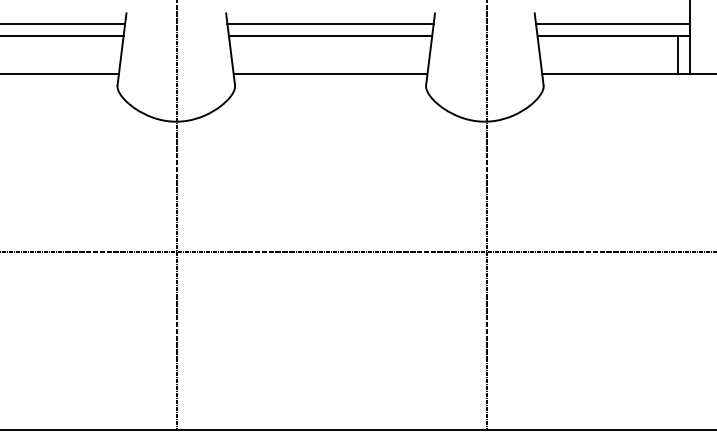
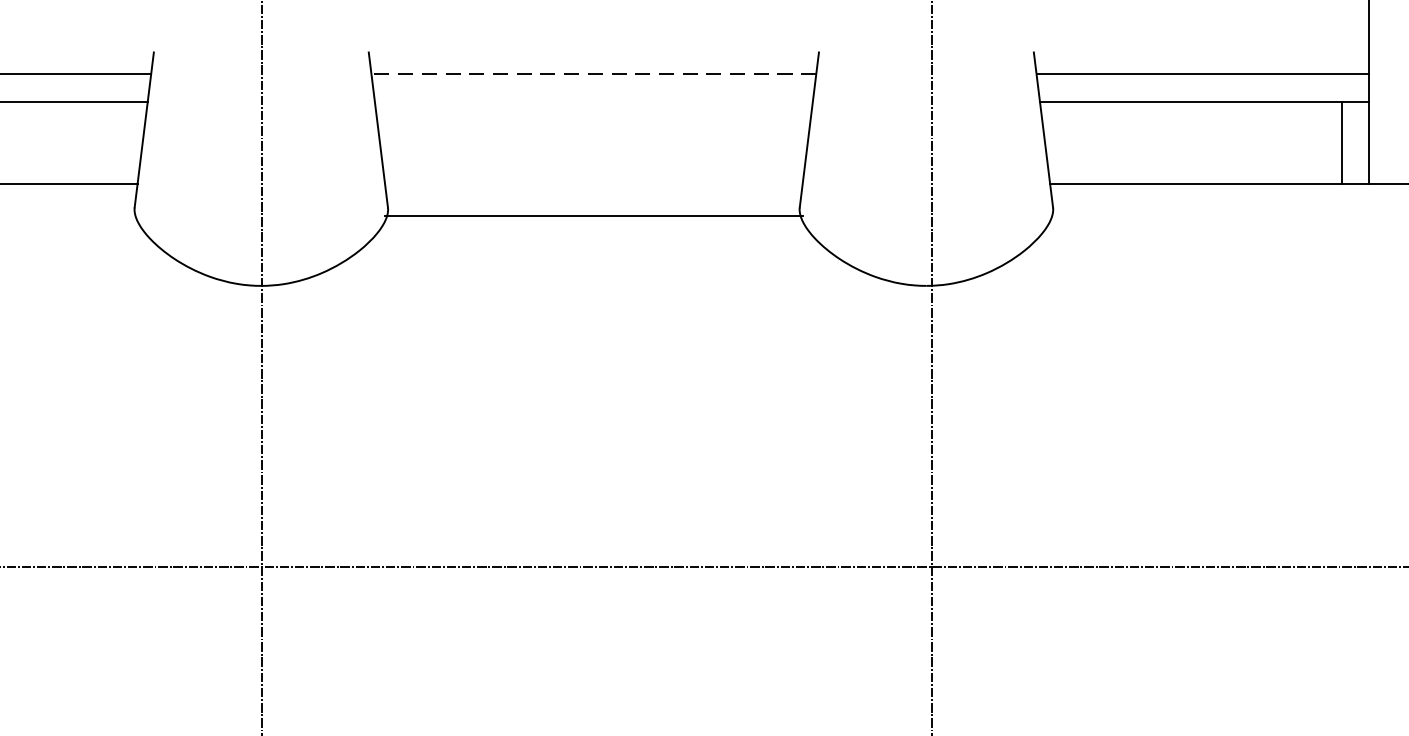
line: (330, 23) -> (593, 74), solid -> dashed
line: (330, 36) -> (593, 102), removed
line: (330, 74) -> (593, 216), moved

